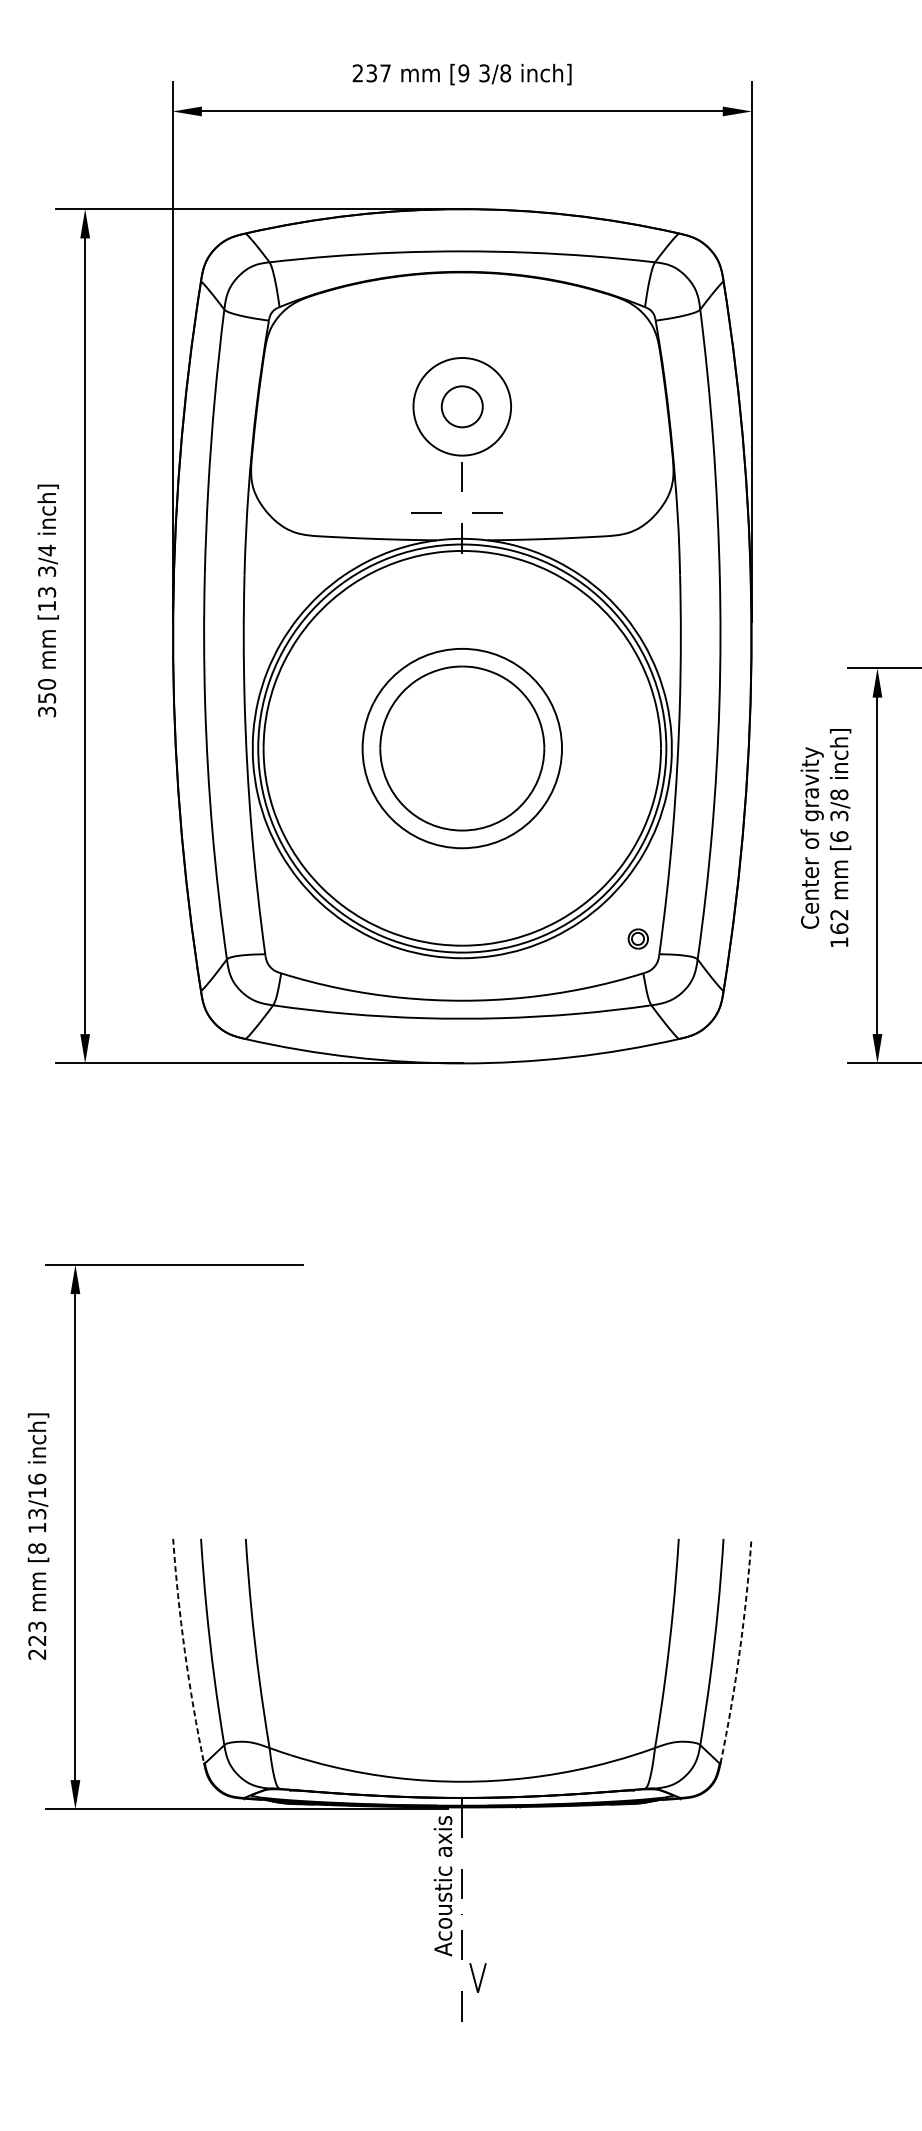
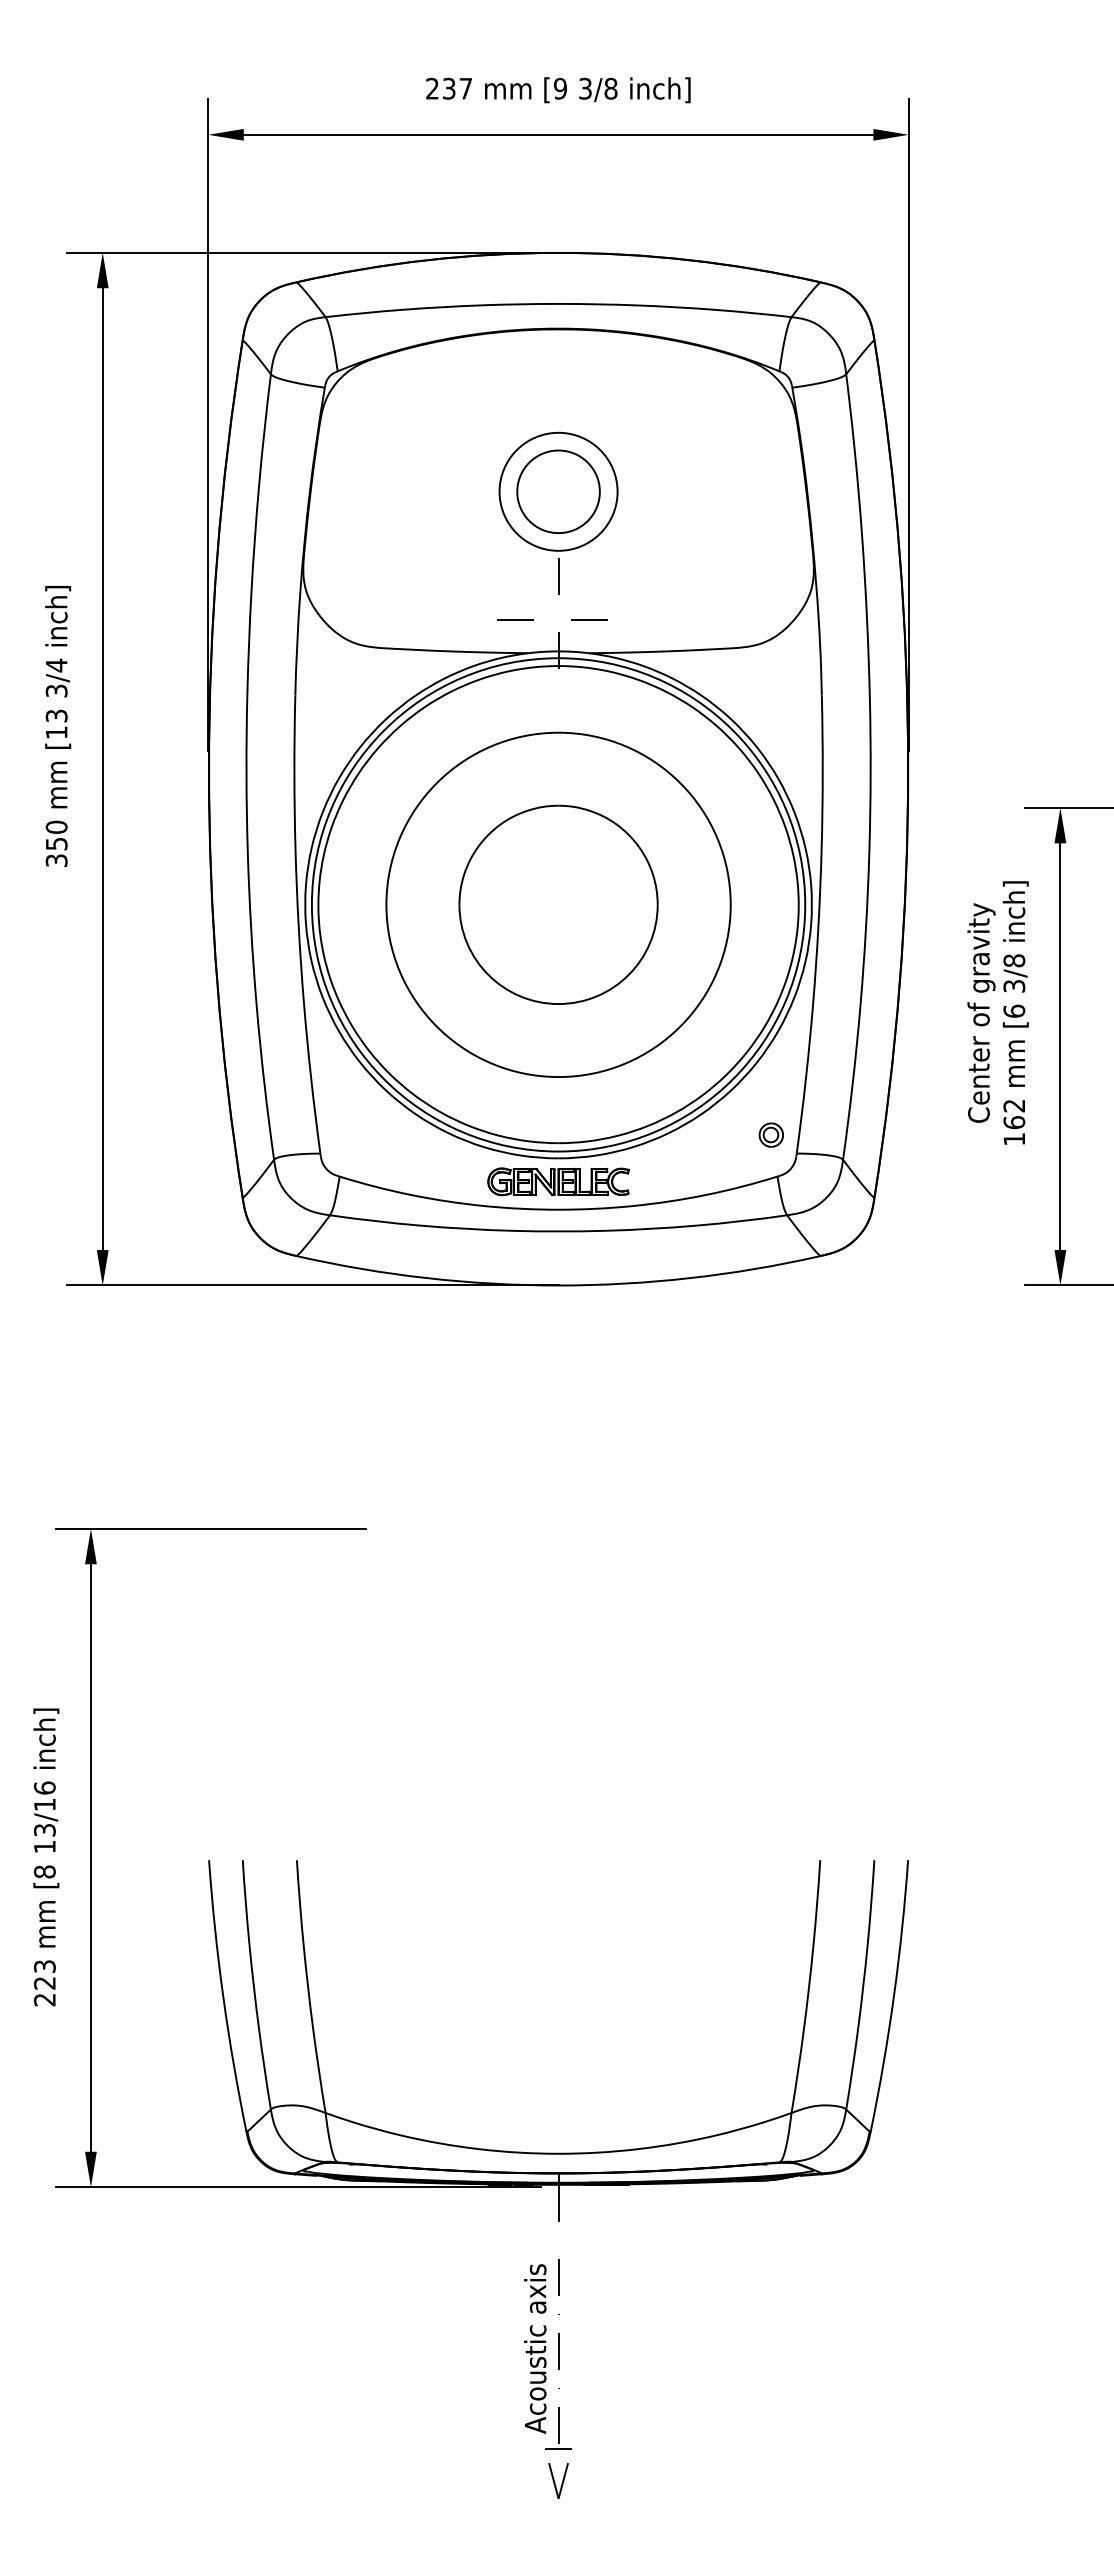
circle: (462, 406) -> (558, 491), size x1.67
circle: (462, 748) -> (558, 904), size x1.43
part: (462, 977) -> (558, 1181), added
arc: (185, 1651) -> (223, 1996), dashed -> solid
arc: (739, 1651) -> (893, 1996), dashed -> solid
text: (443, 1885) -> (535, 2348), moved
part: (477, 1977) -> (558, 2480), moved
line: (462, 2025) -> (558, 2448), added

